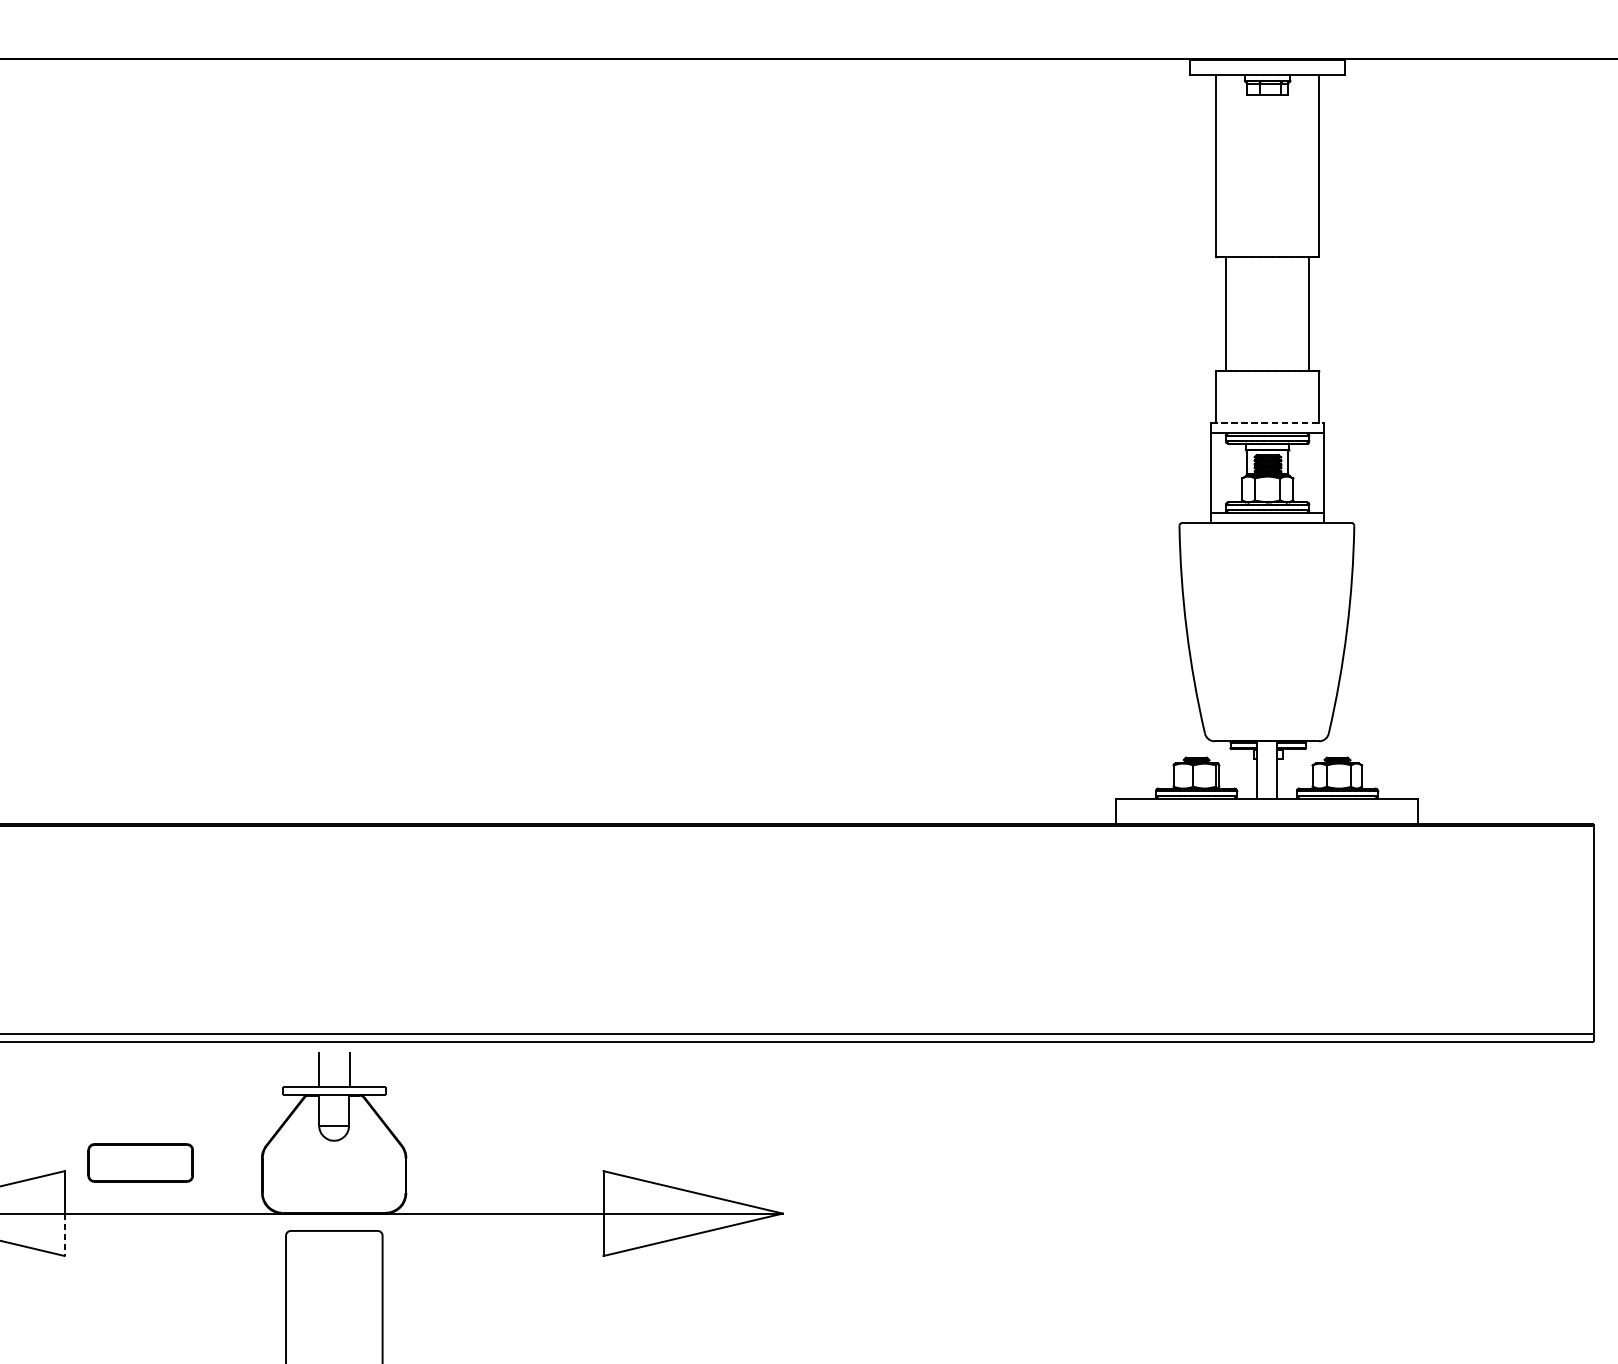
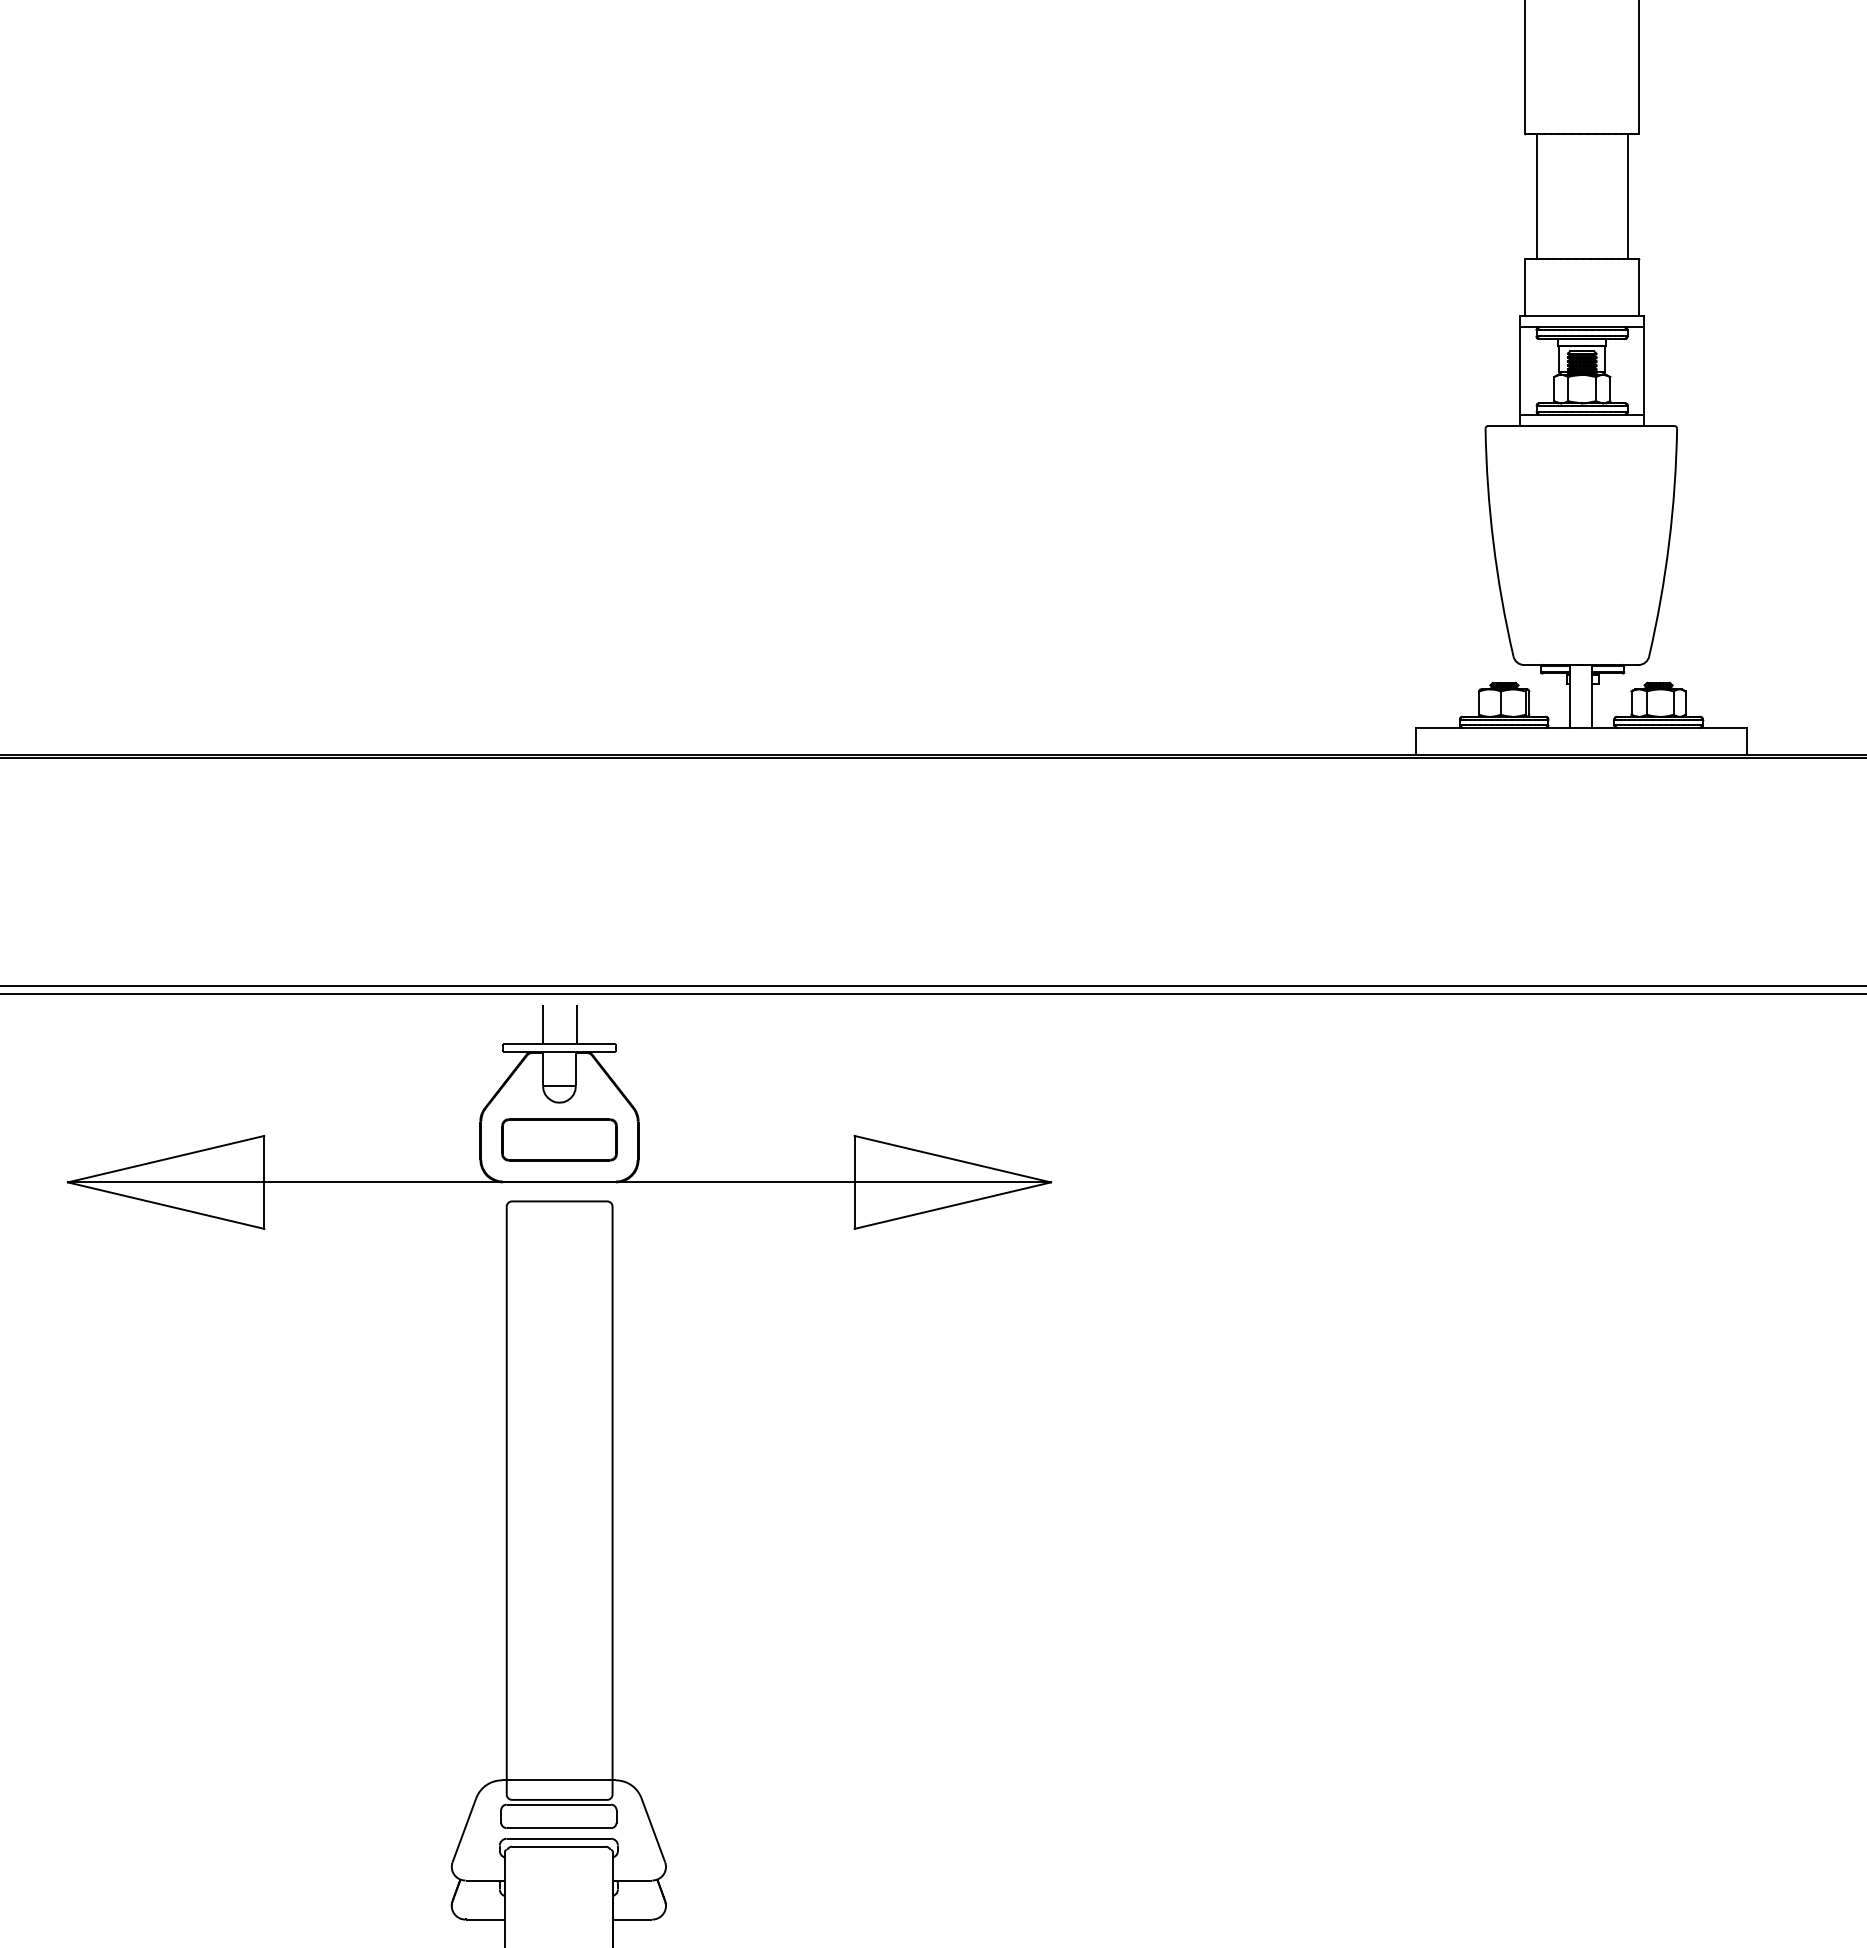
line: (1267, 423) -> (1582, 316), dashed -> solid
part: (140, 1162) -> (559, 1139), moved
line: (64, 1235) -> (264, 1206), dashed -> solid

